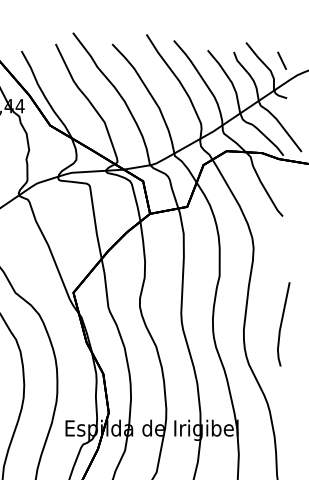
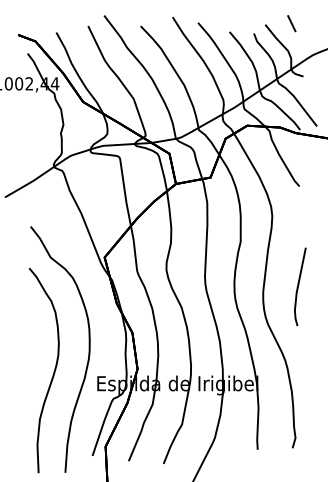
line: (281, 60) -> (291, 23), moved

